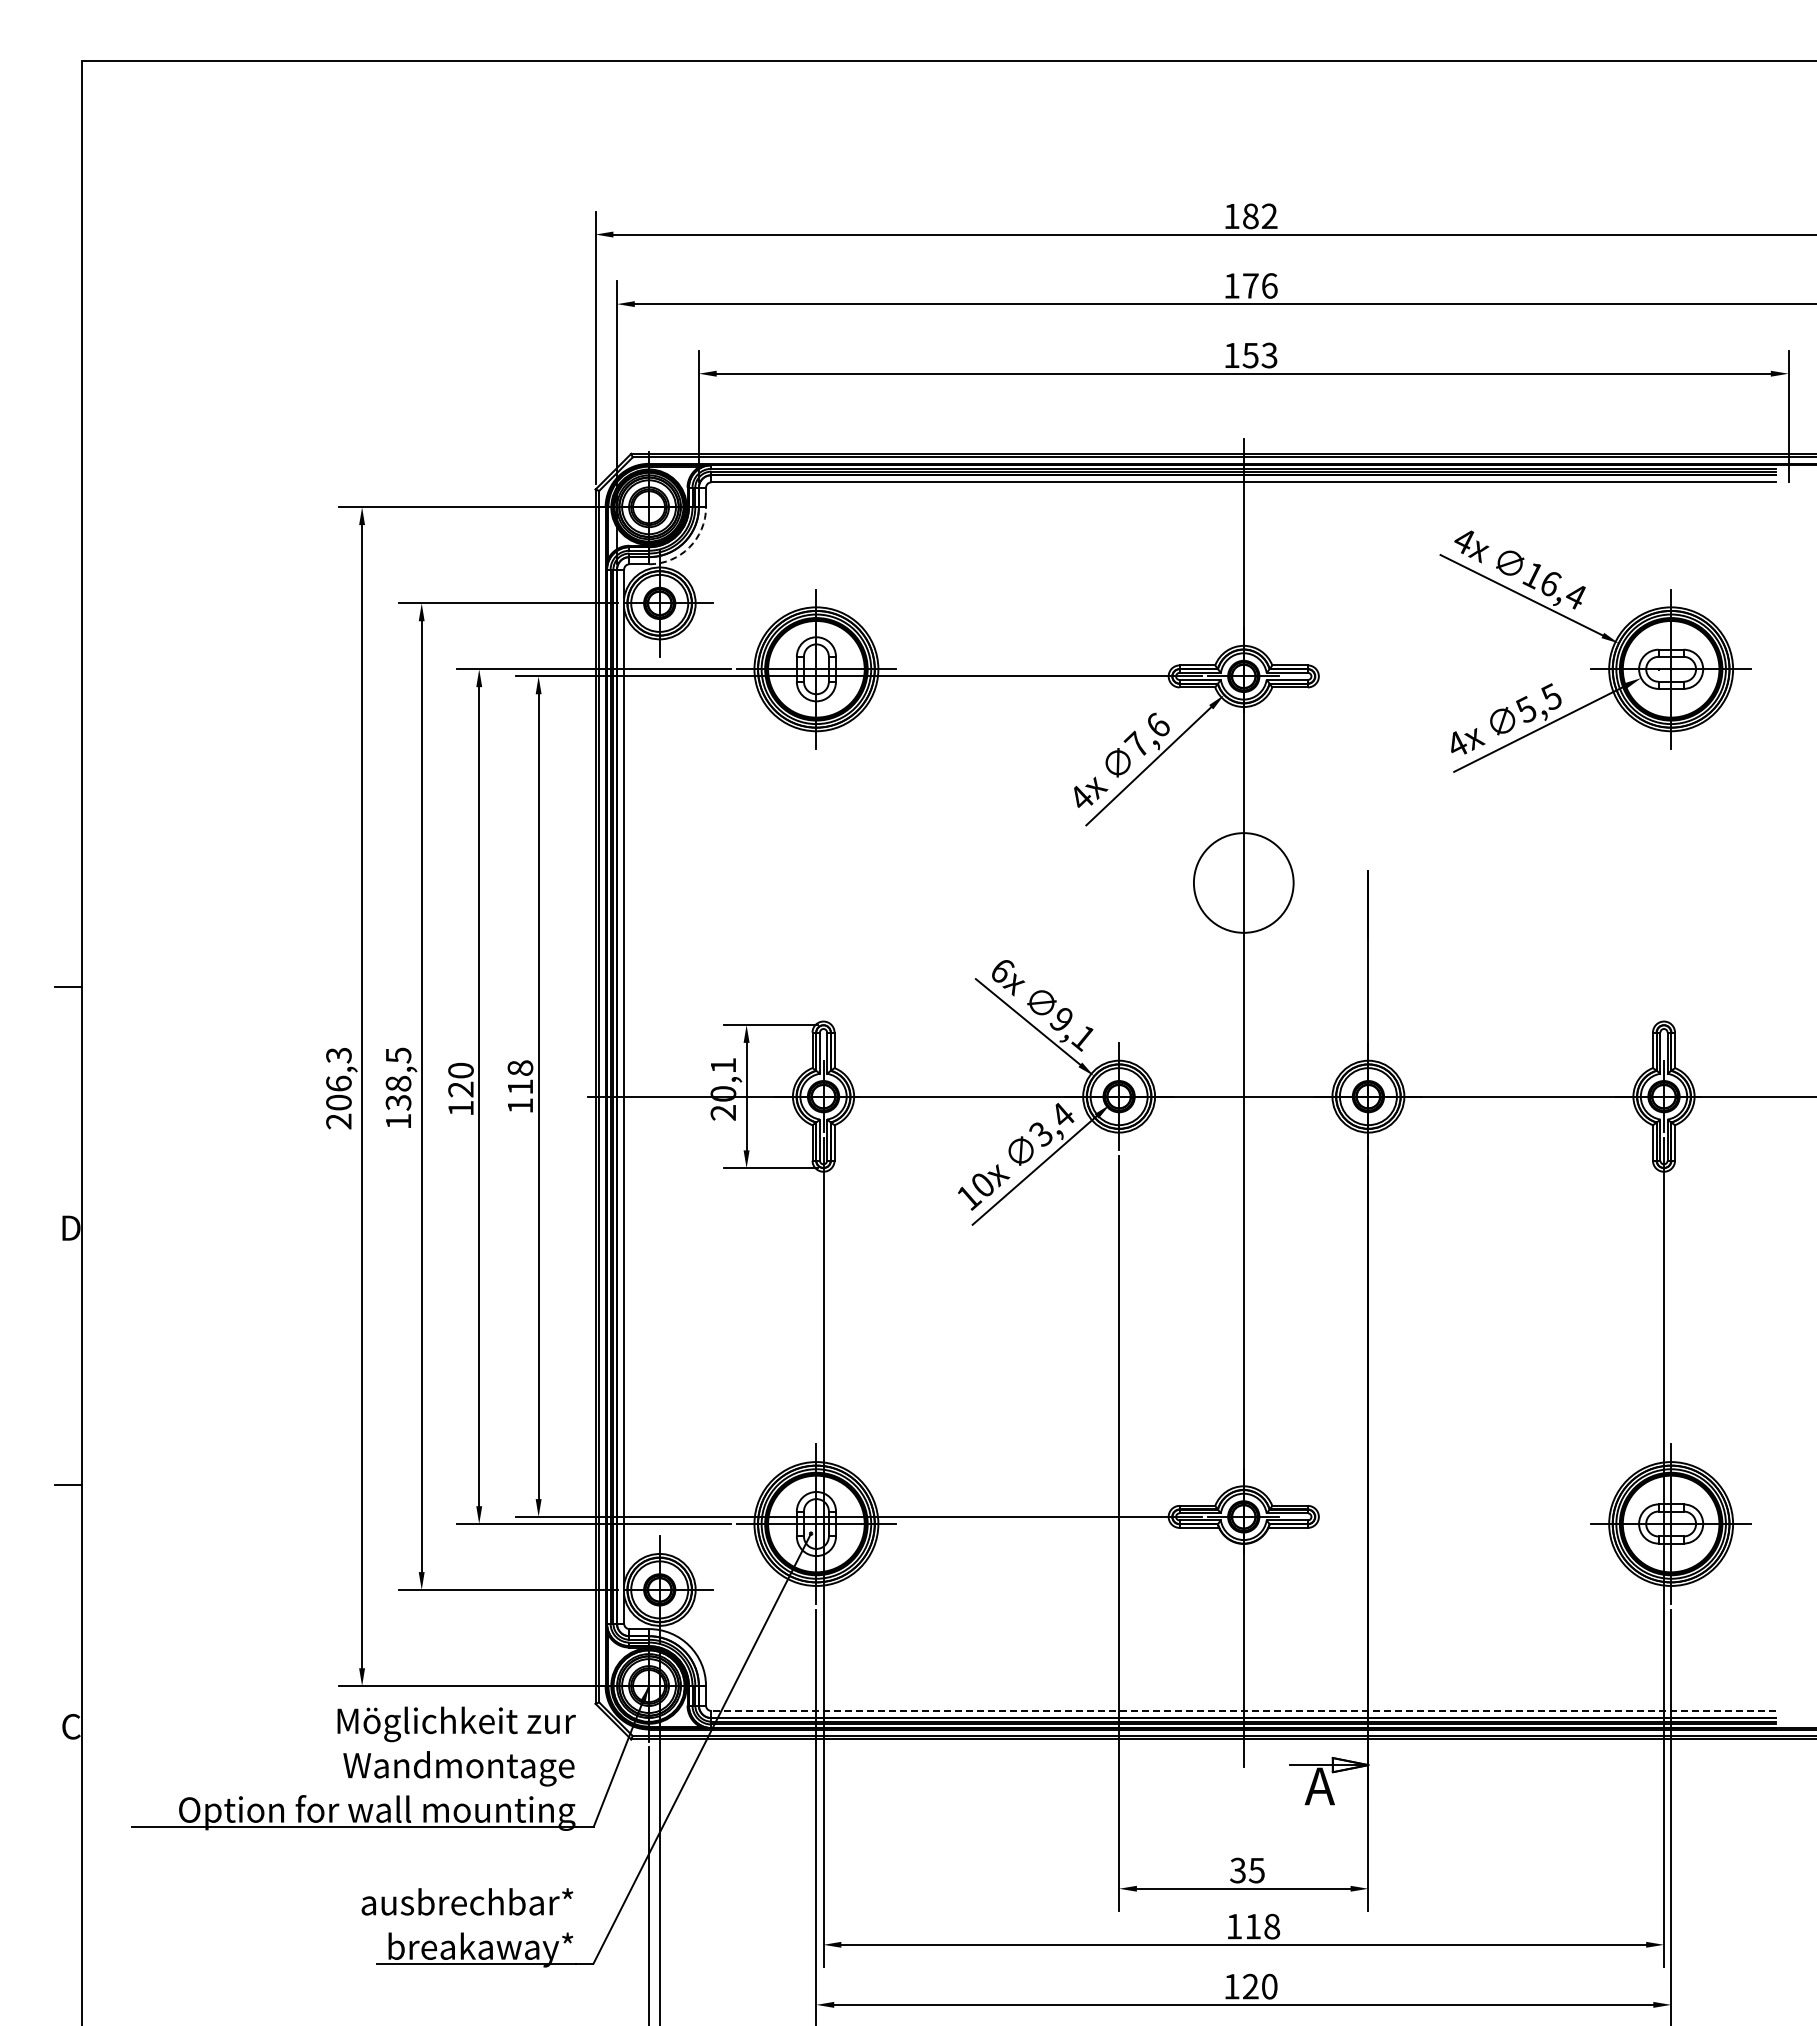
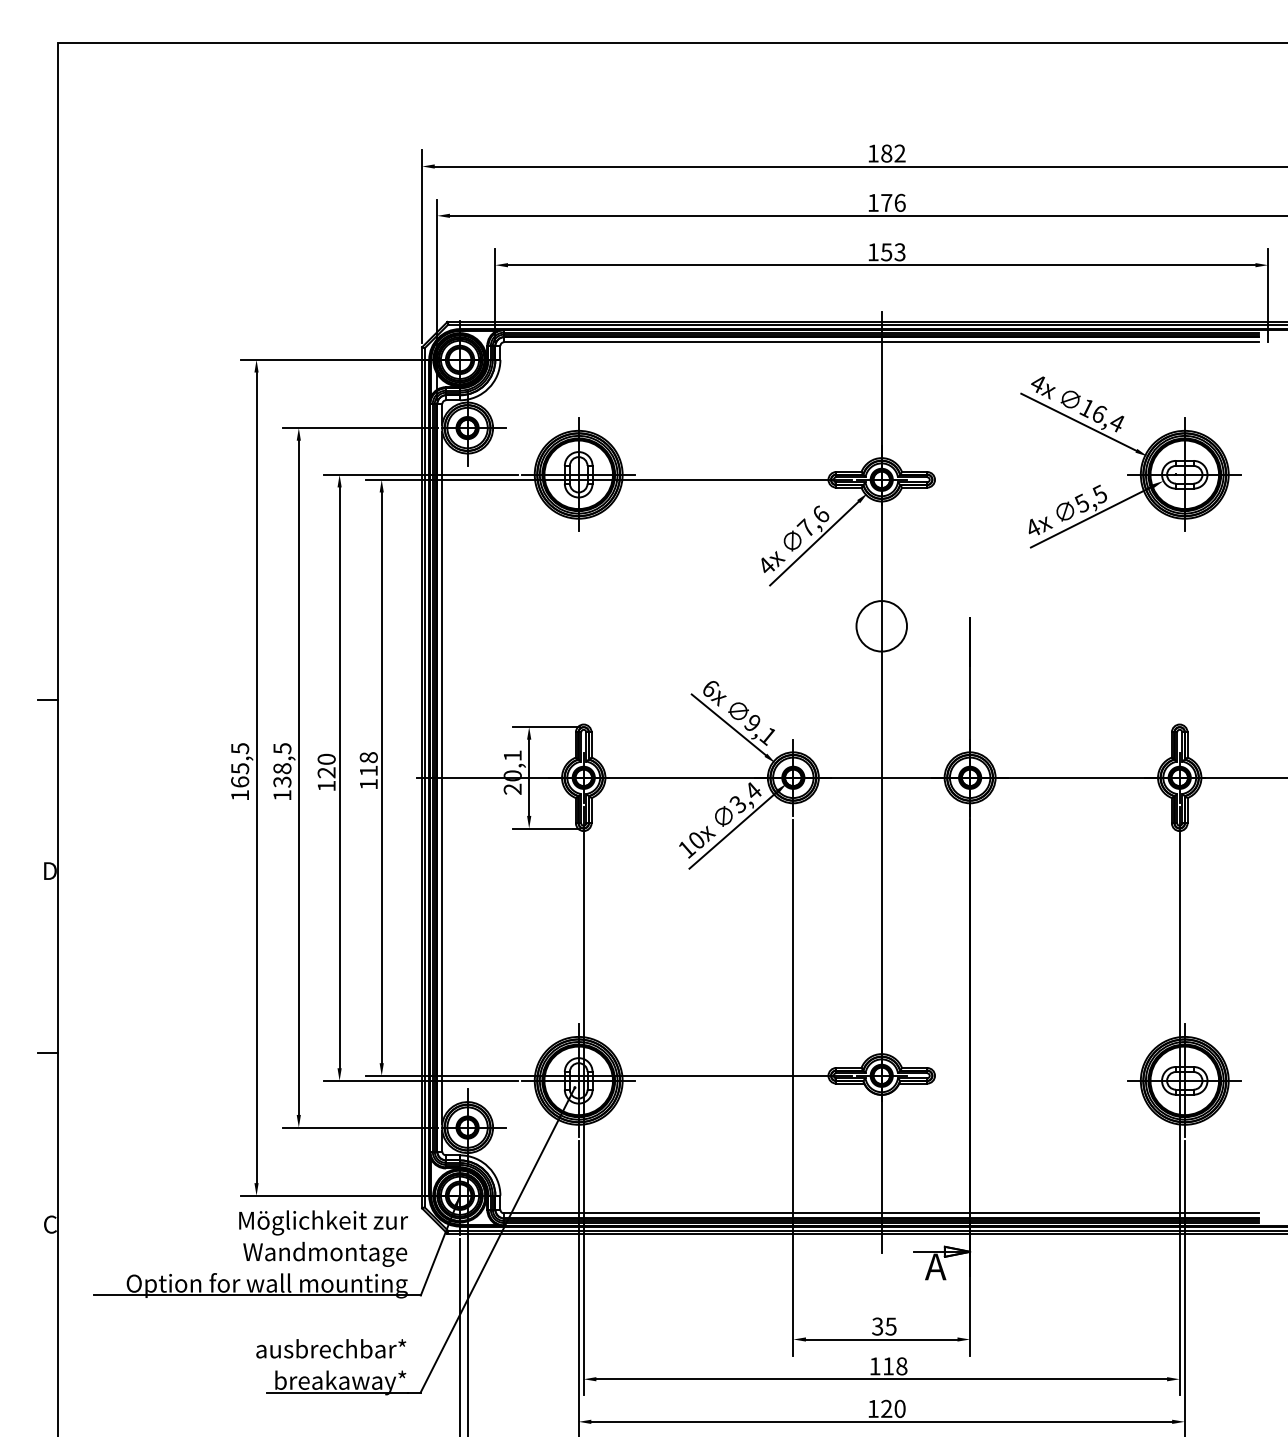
arc: (689, 547) -> (488, 388), dashed -> solid
circle: (1243, 882) -> (881, 625), size x0.71
text: (338, 1088) -> (239, 772), 206,3 -> 165,5
line: (1243, 1710) -> (881, 1213), dashed -> solid

